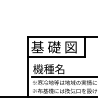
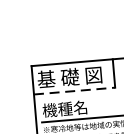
line: (56, 57) -> (74, 91), solid -> dashed

